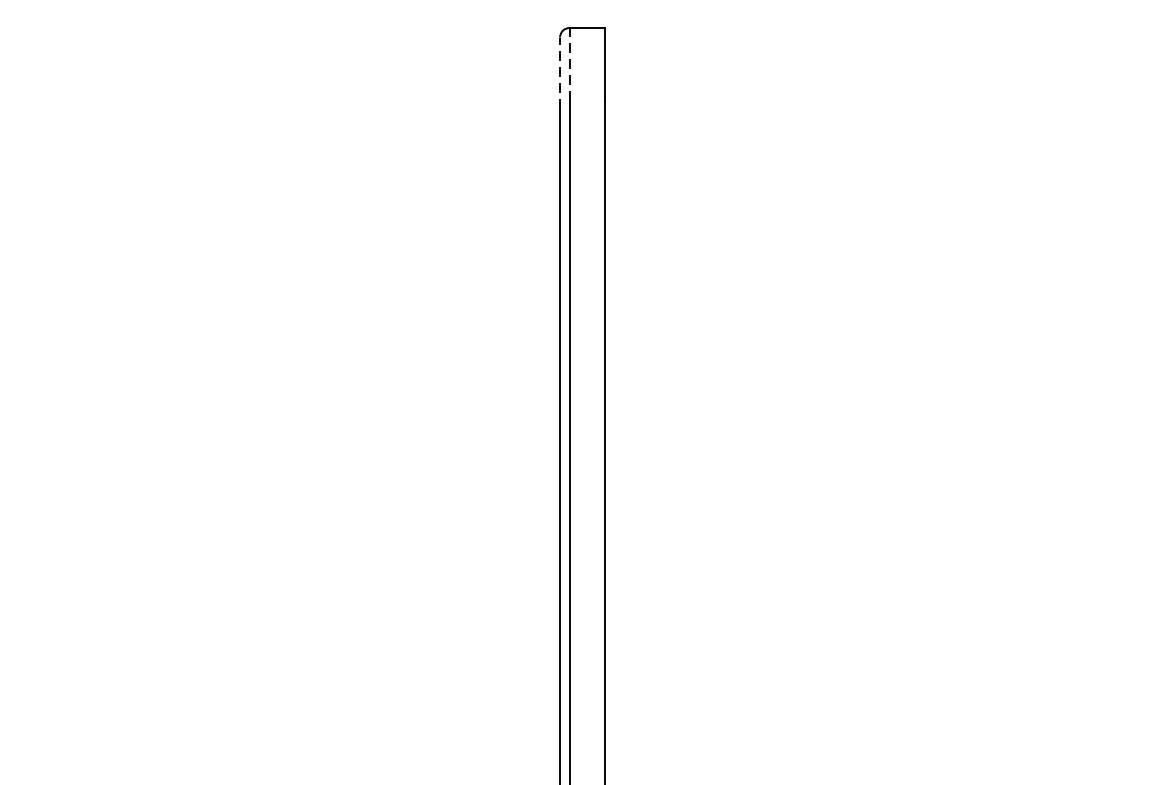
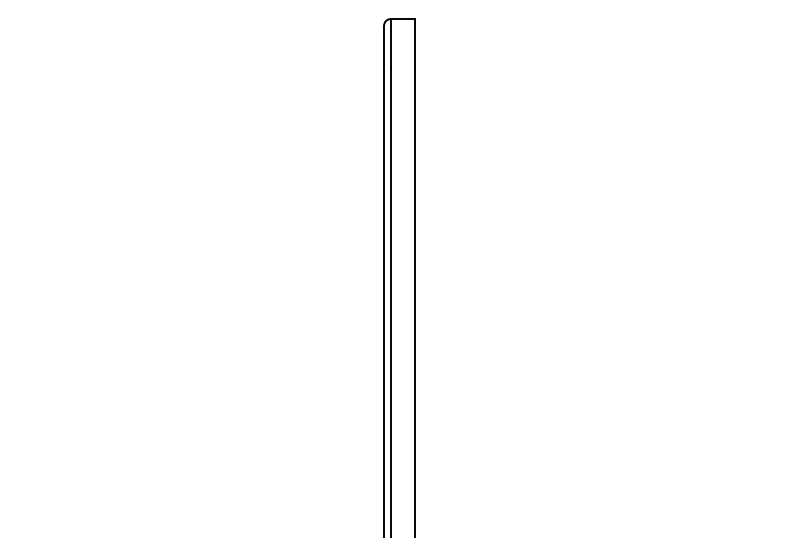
line: (569, 65) -> (390, 44), dashed -> solid
line: (560, 73) -> (384, 50), dashed -> solid

